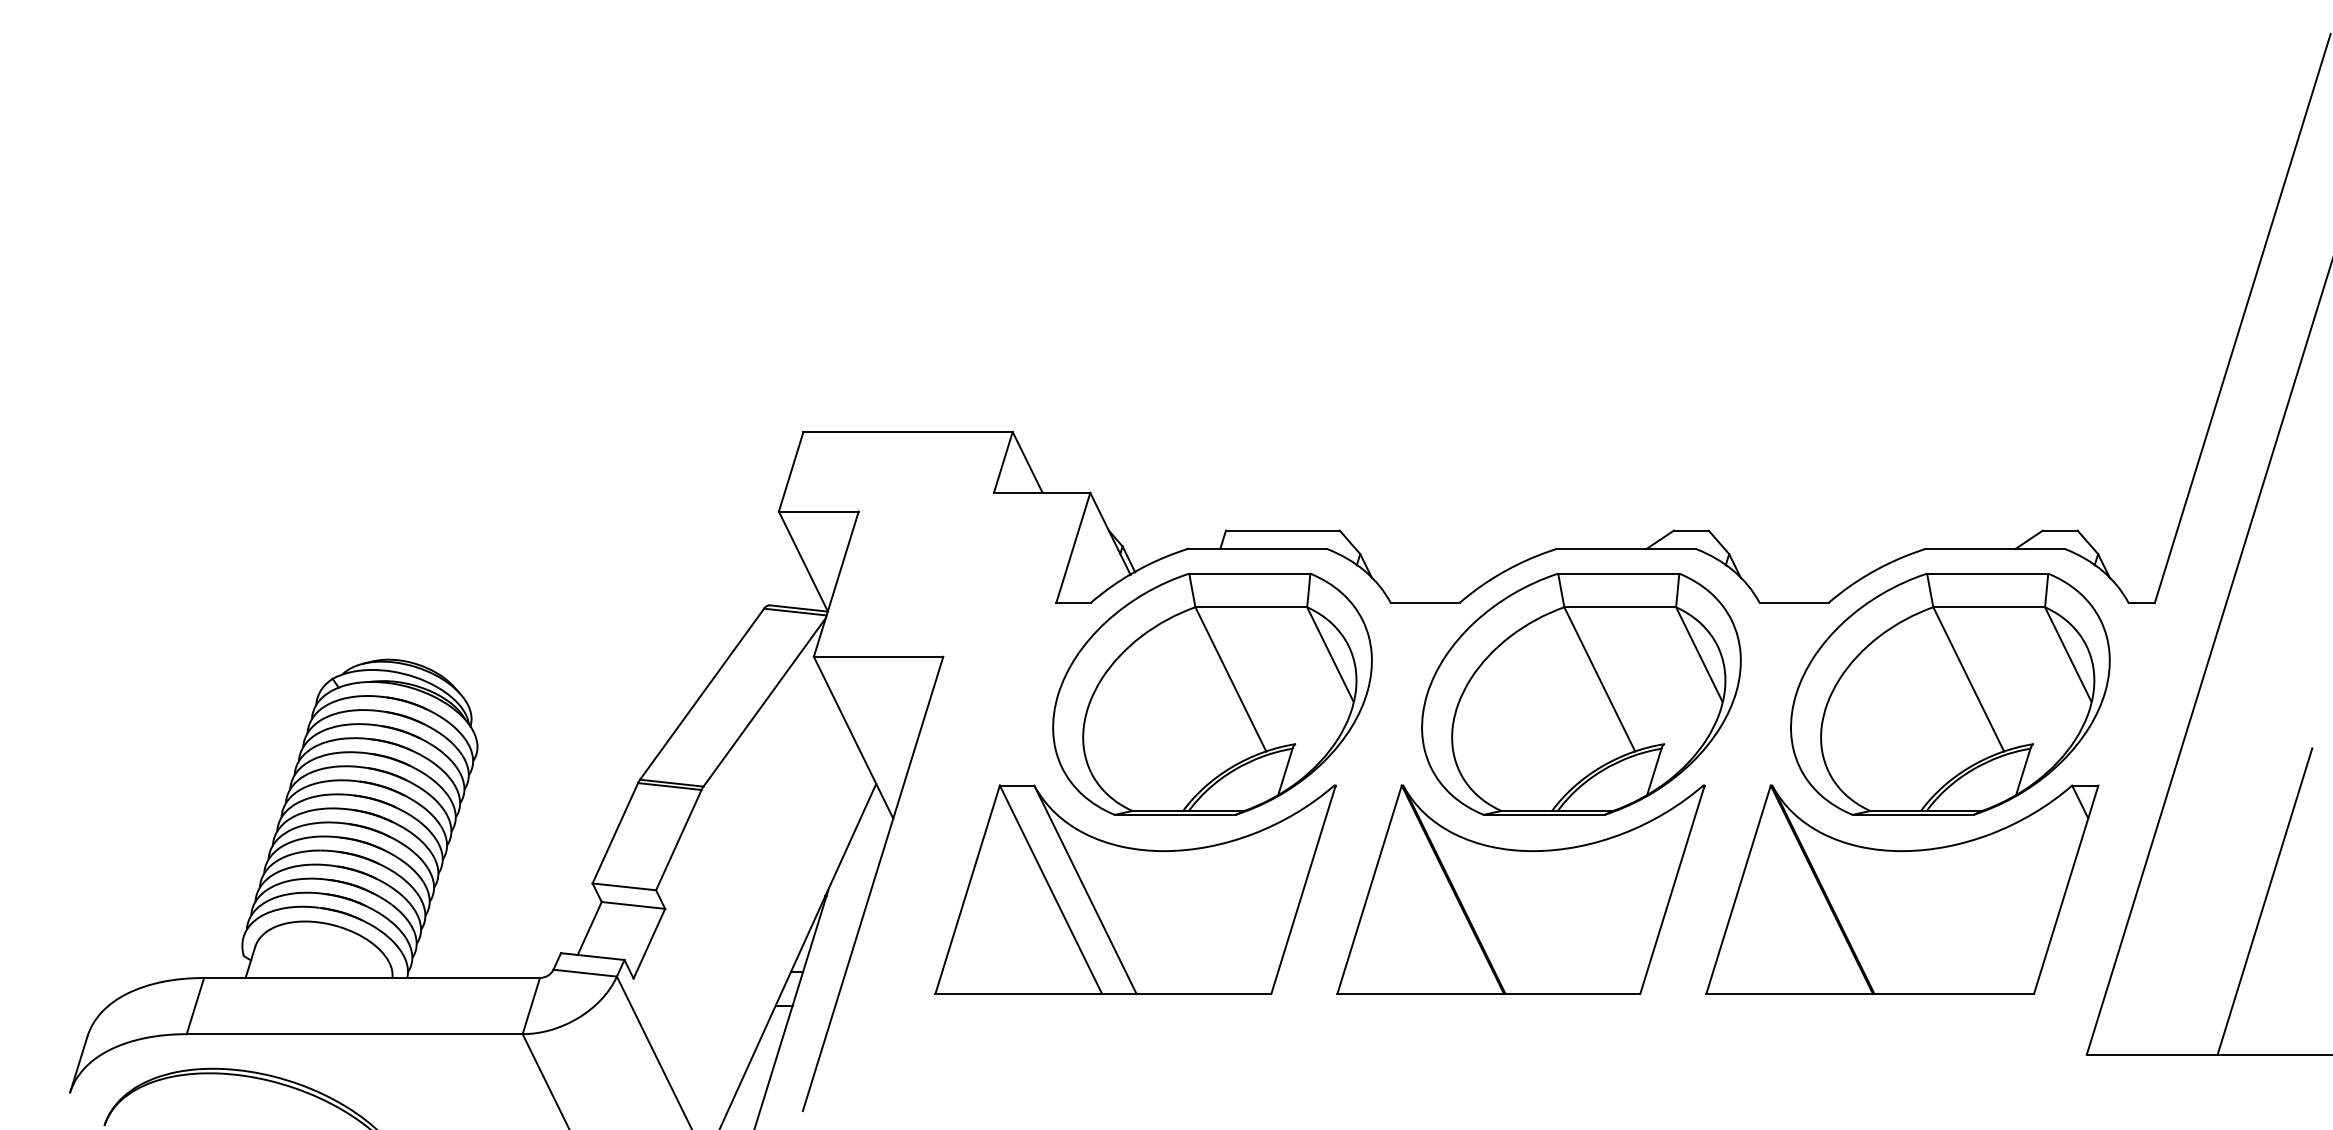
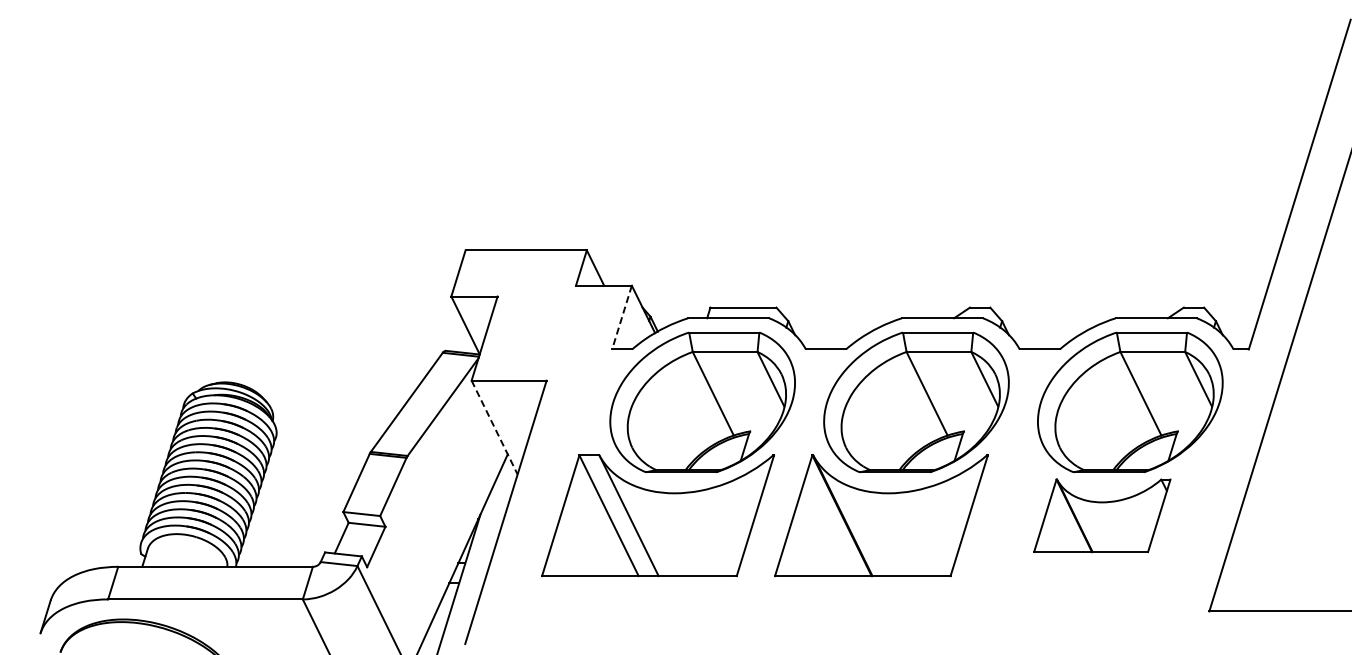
line: (1072, 549) -> (621, 318), solid -> dashed
line: (853, 739) -> (494, 428), solid -> dashed
part: (1900, 889) -> (1101, 515), size x0.6
line: (2264, 901) -> (1312, 522), removed

